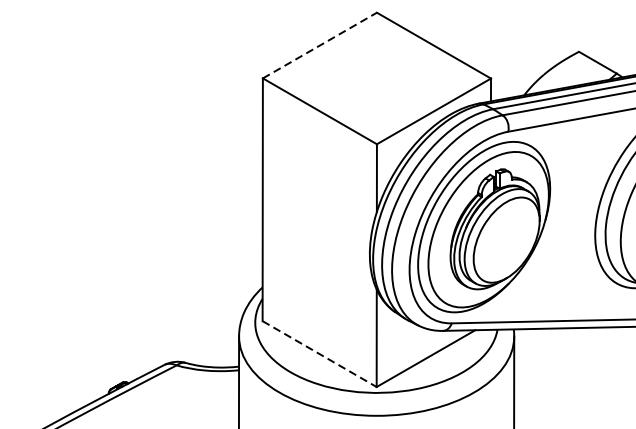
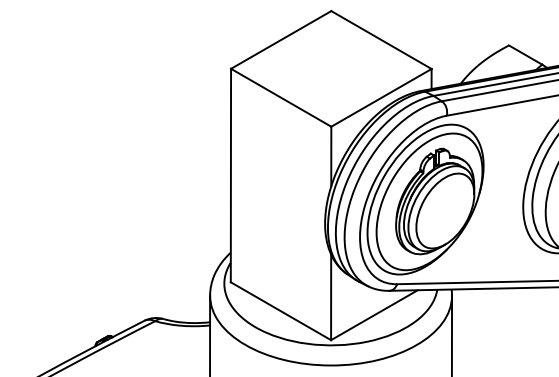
line: (320, 45) -> (281, 39), dashed -> solid
line: (319, 354) -> (280, 311), dashed -> solid

